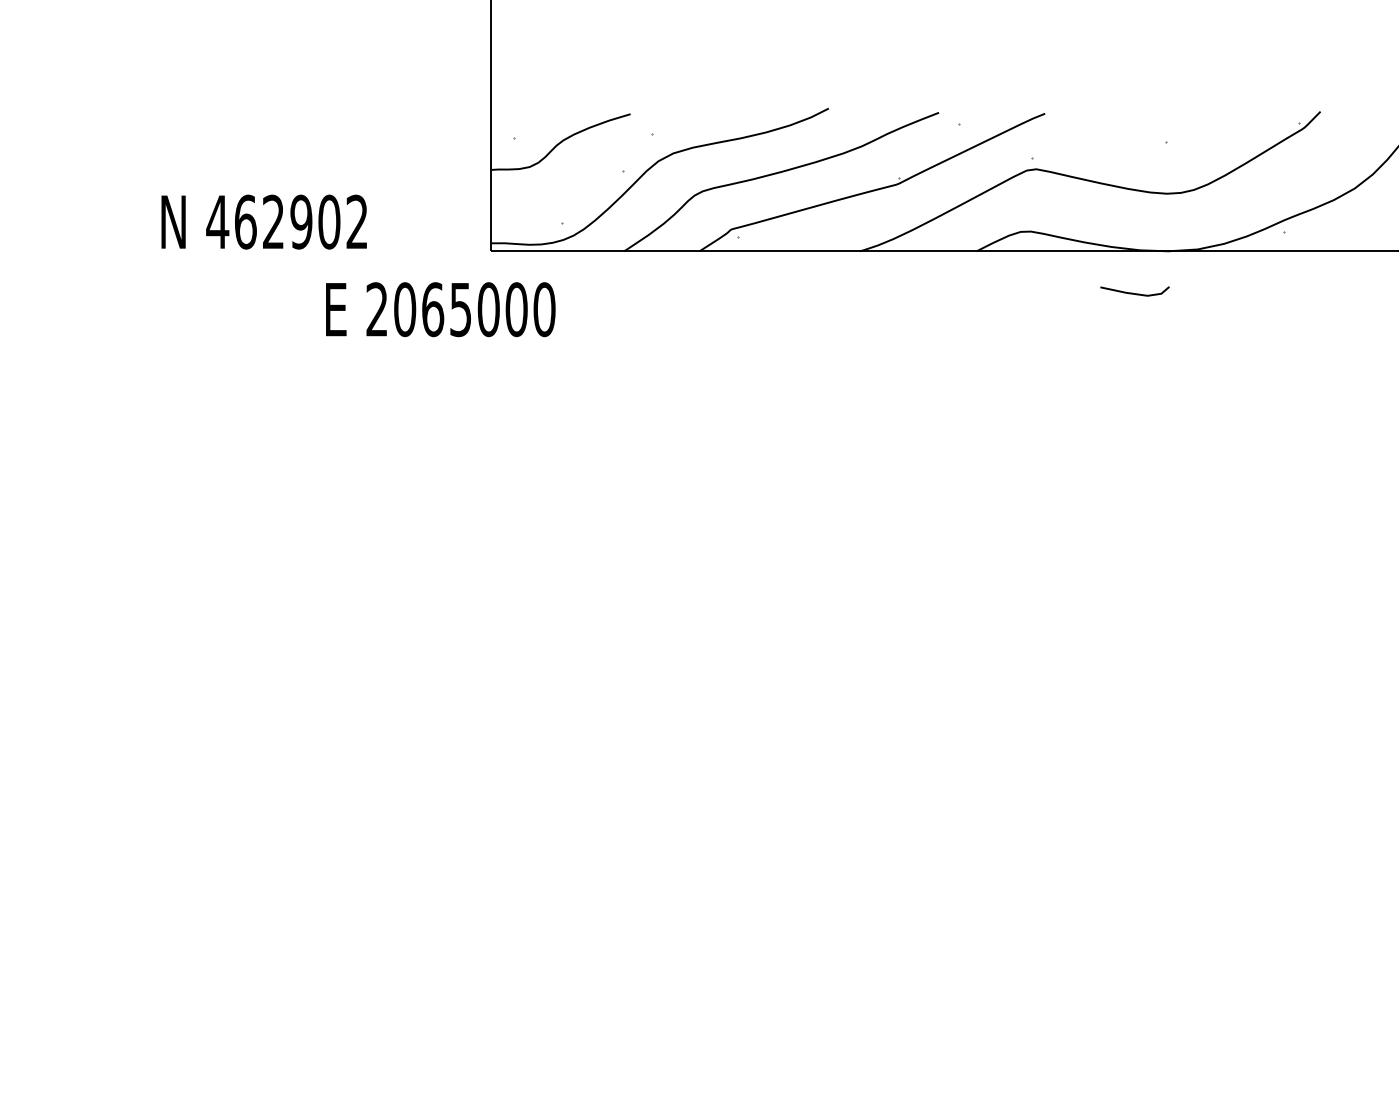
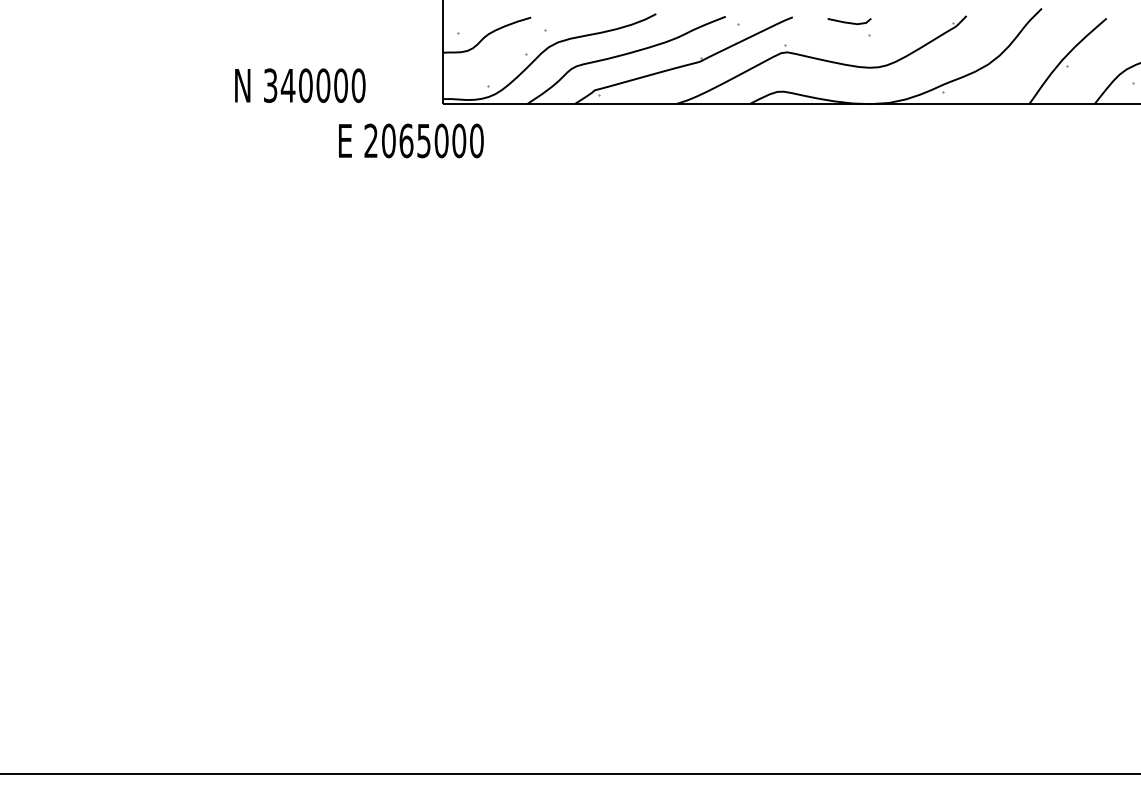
text: (287, 221) -> (314, 85), 462902 -> 340000
line: (1134, 293) -> (849, 22), moved

